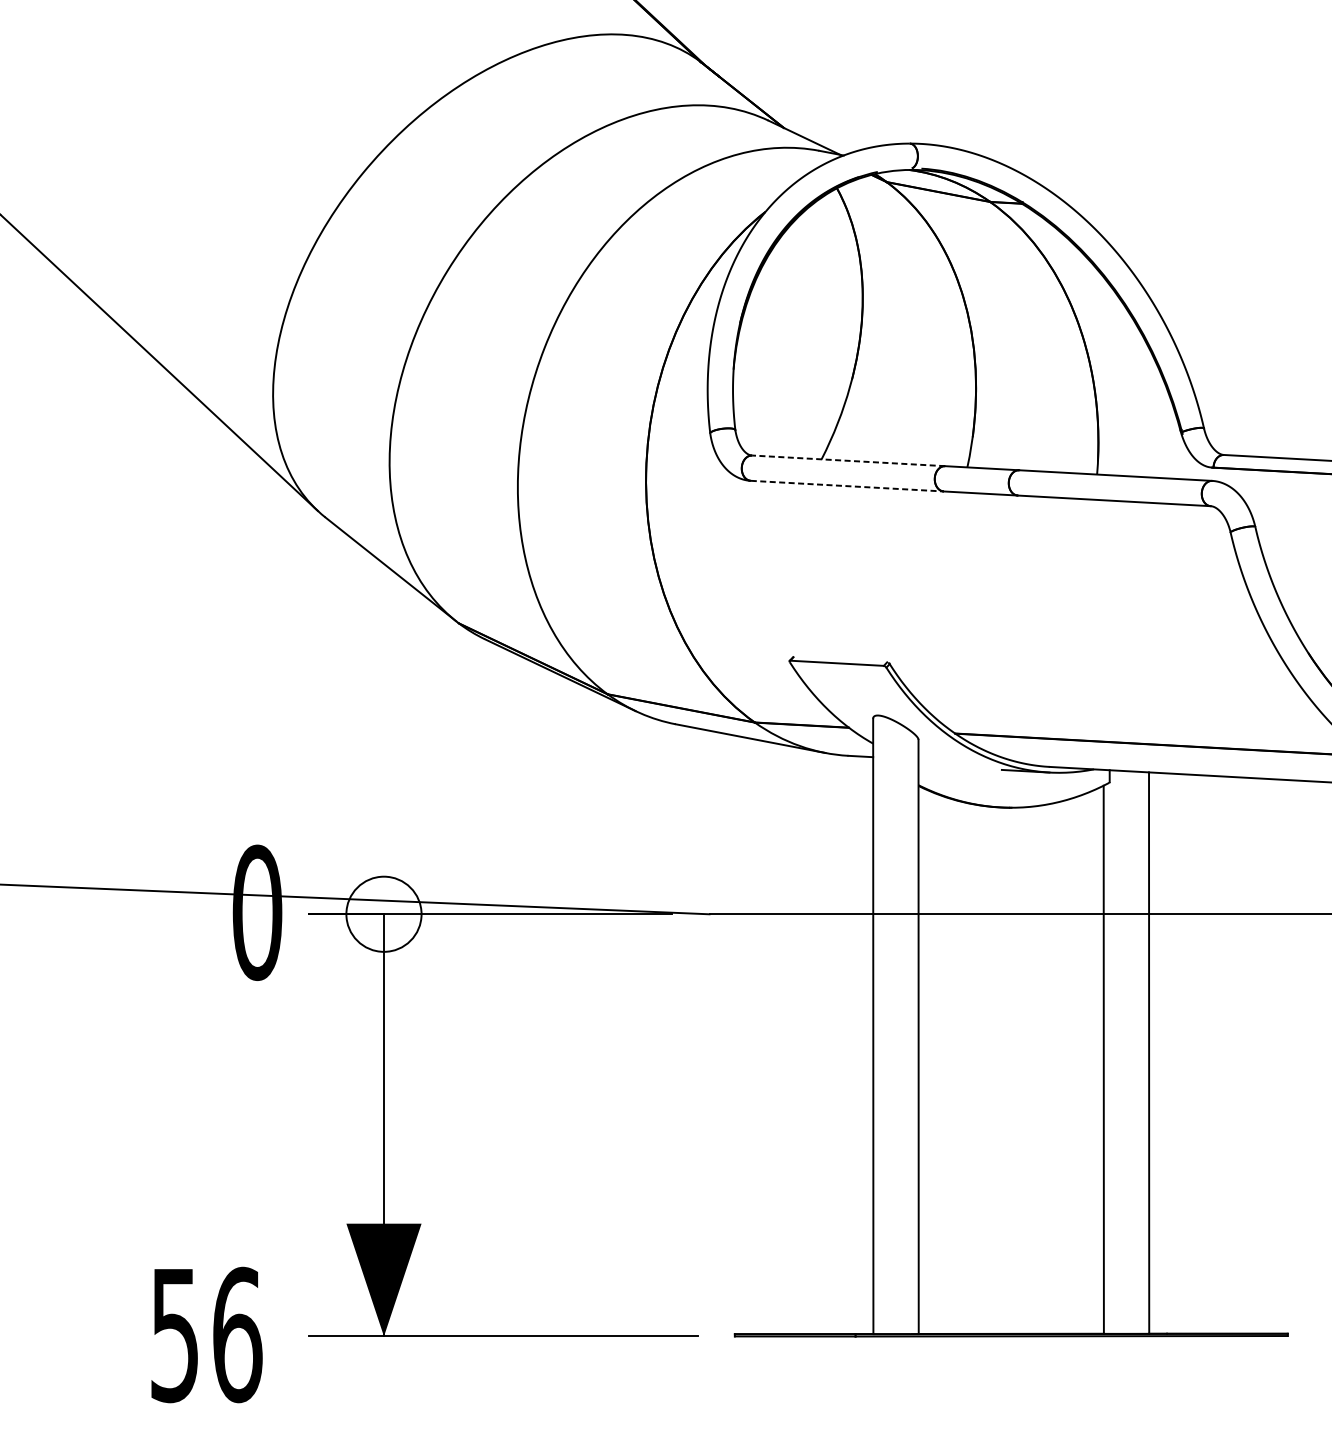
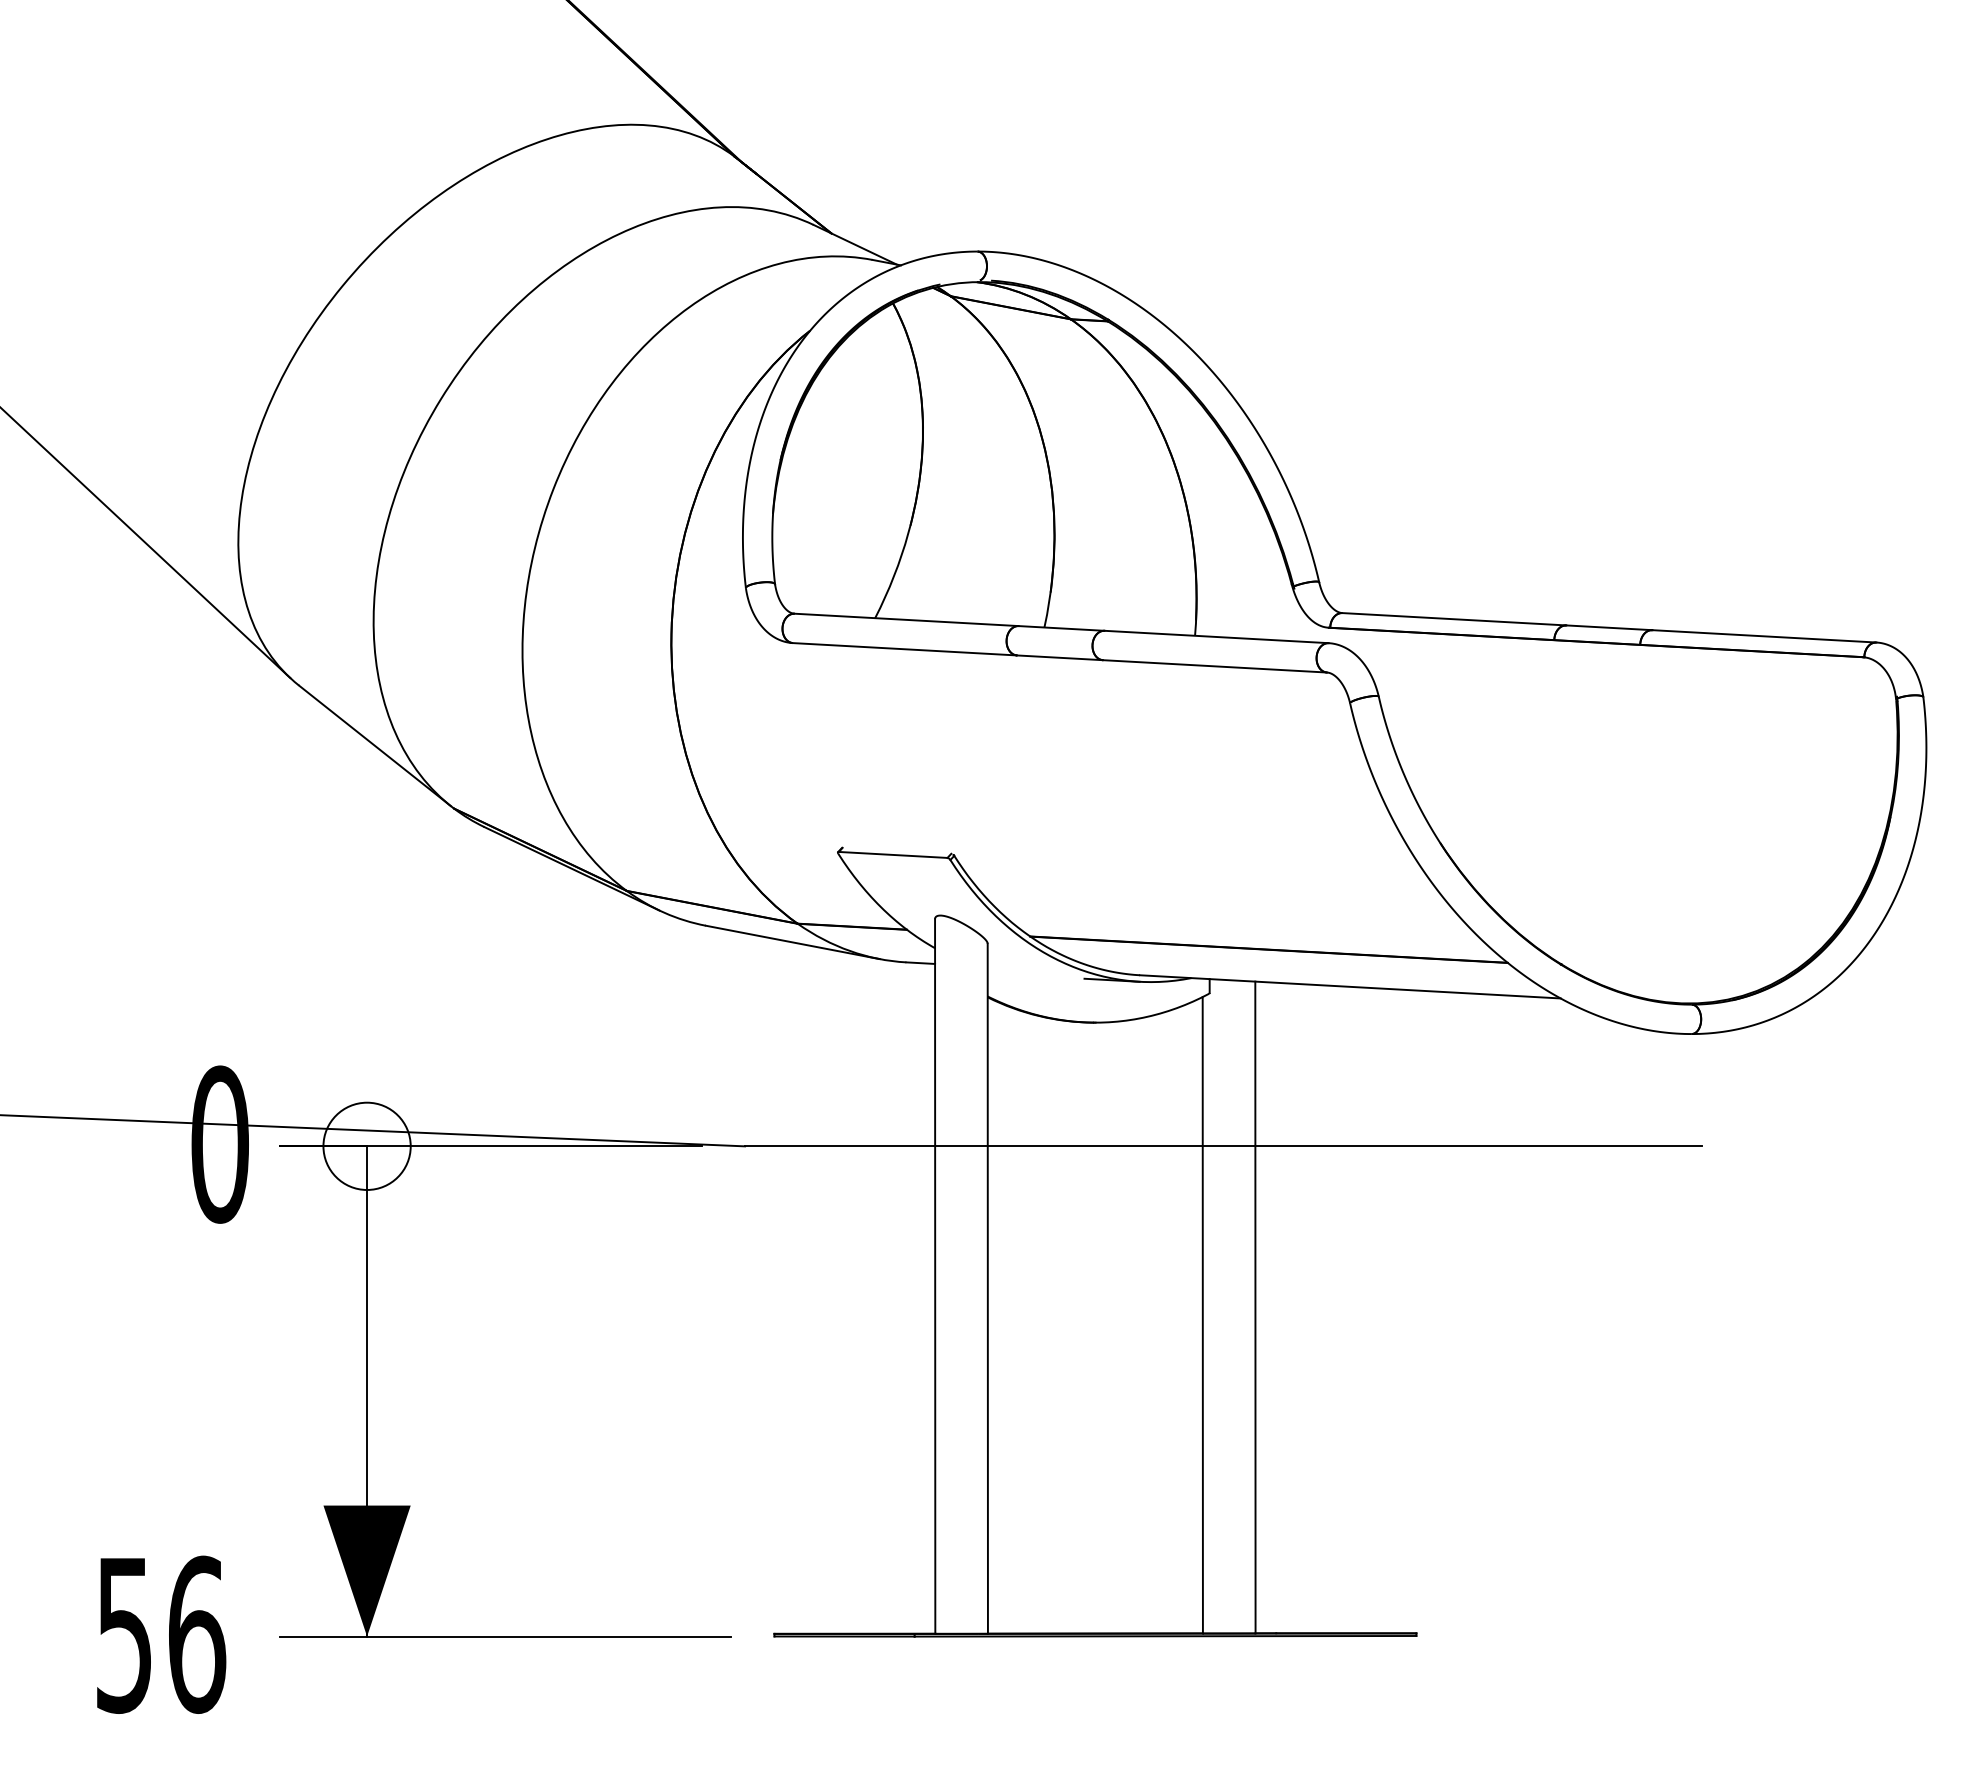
line: (848, 460) -> (906, 619), dashed -> solid
line: (847, 486) -> (905, 649), dashed -> solid

